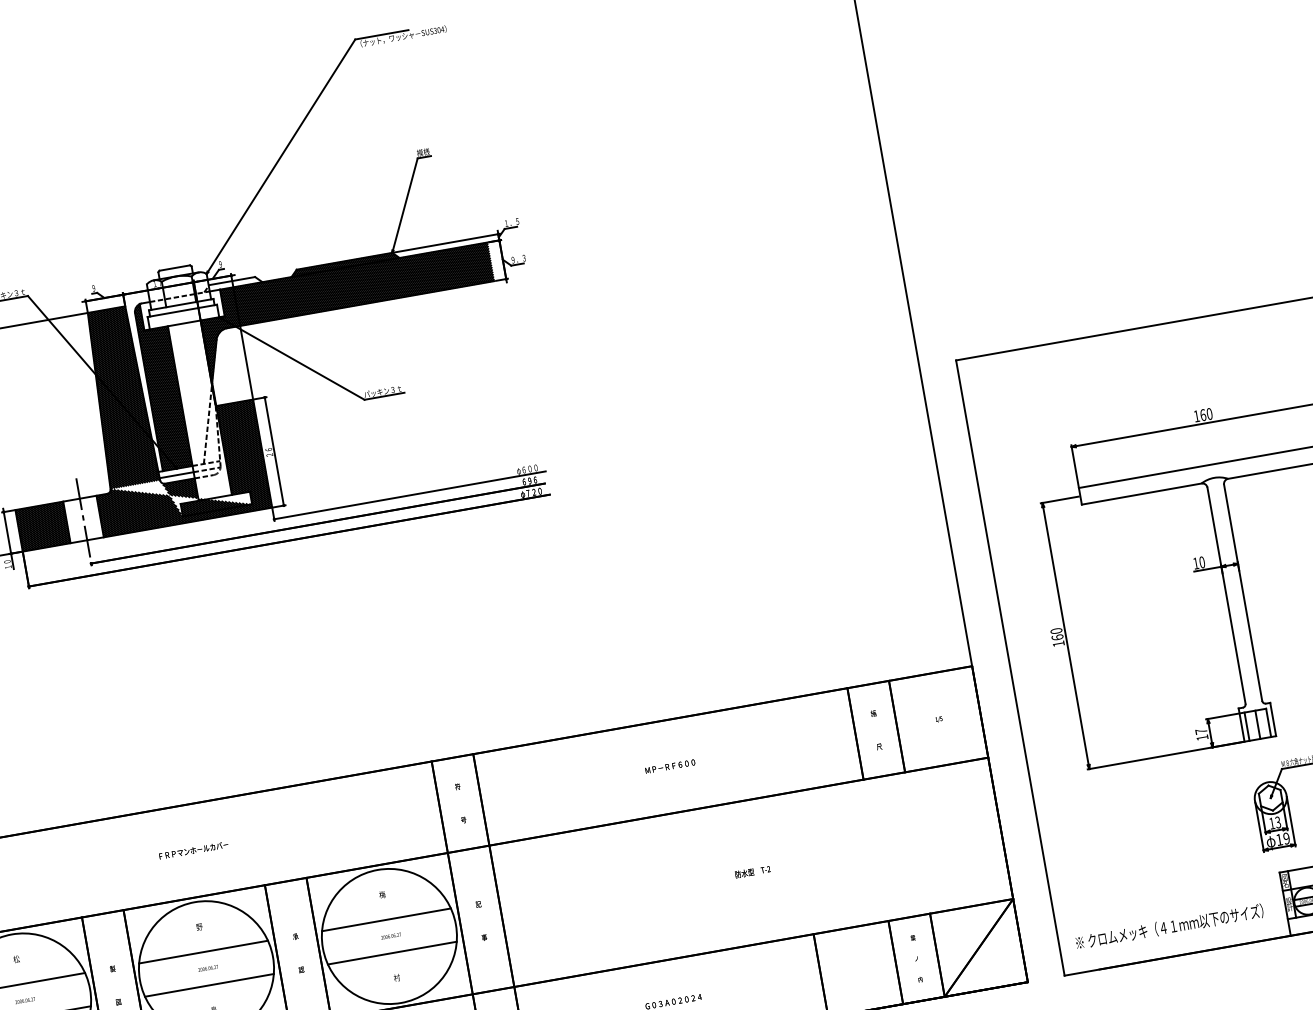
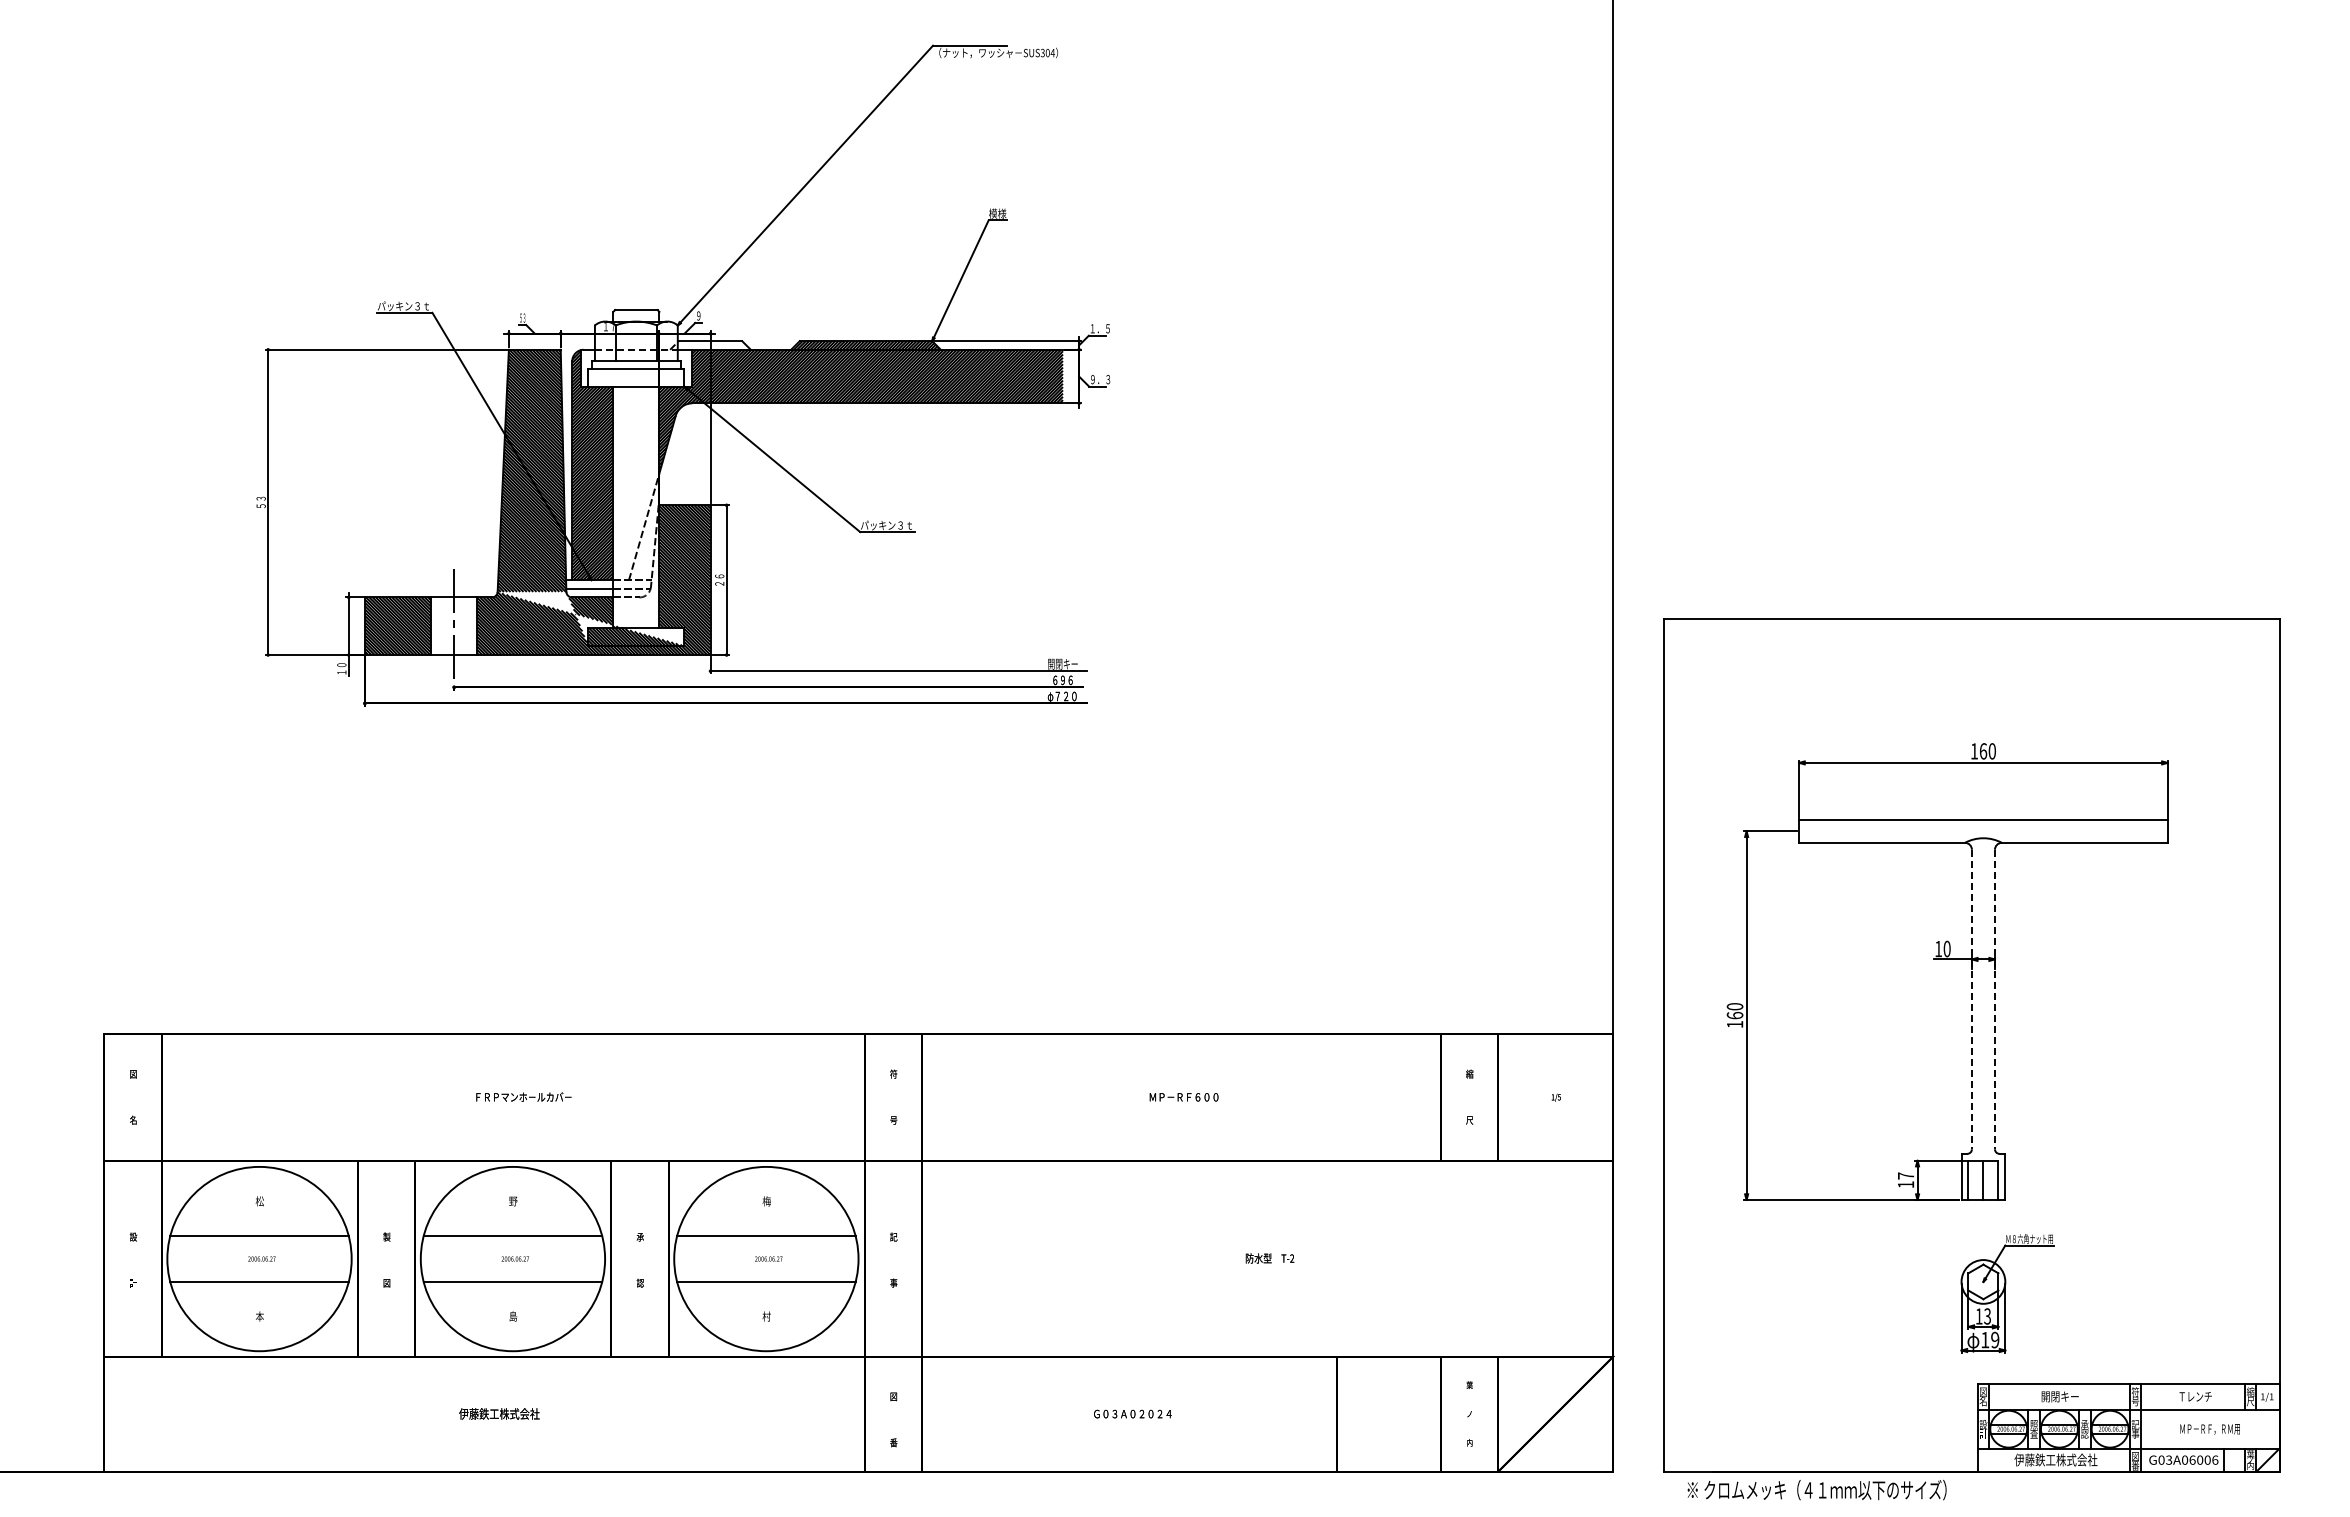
text: (93, 287) -> (522, 317), ９ -> ５３
text: (527, 468) -> (1062, 663), φ６００ -> 開閉キー
line: (1242, 592) -> (1994, 999), solid -> dashed
line: (1226, 595) -> (1971, 999), solid -> dashed
text: (1169, 927) -> (1816, 1490), moved

